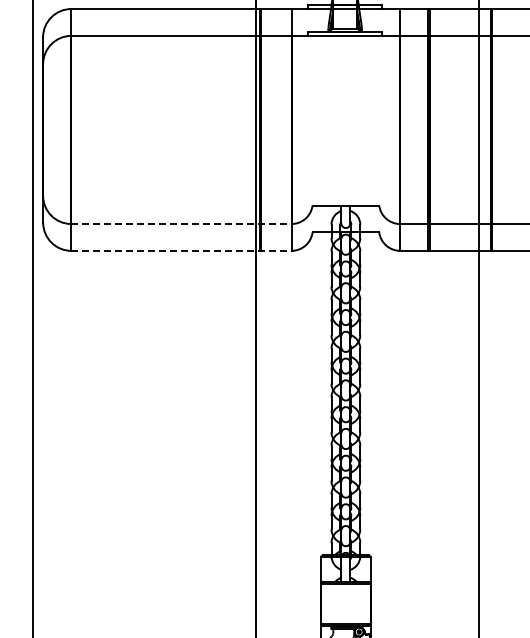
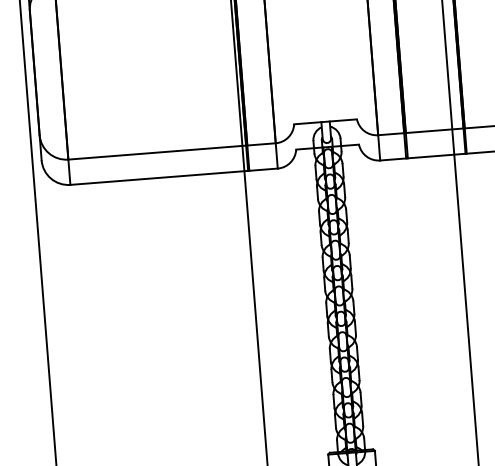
line: (181, 224) -> (172, 151), dashed -> solid
line: (182, 250) -> (174, 176), dashed -> solid

